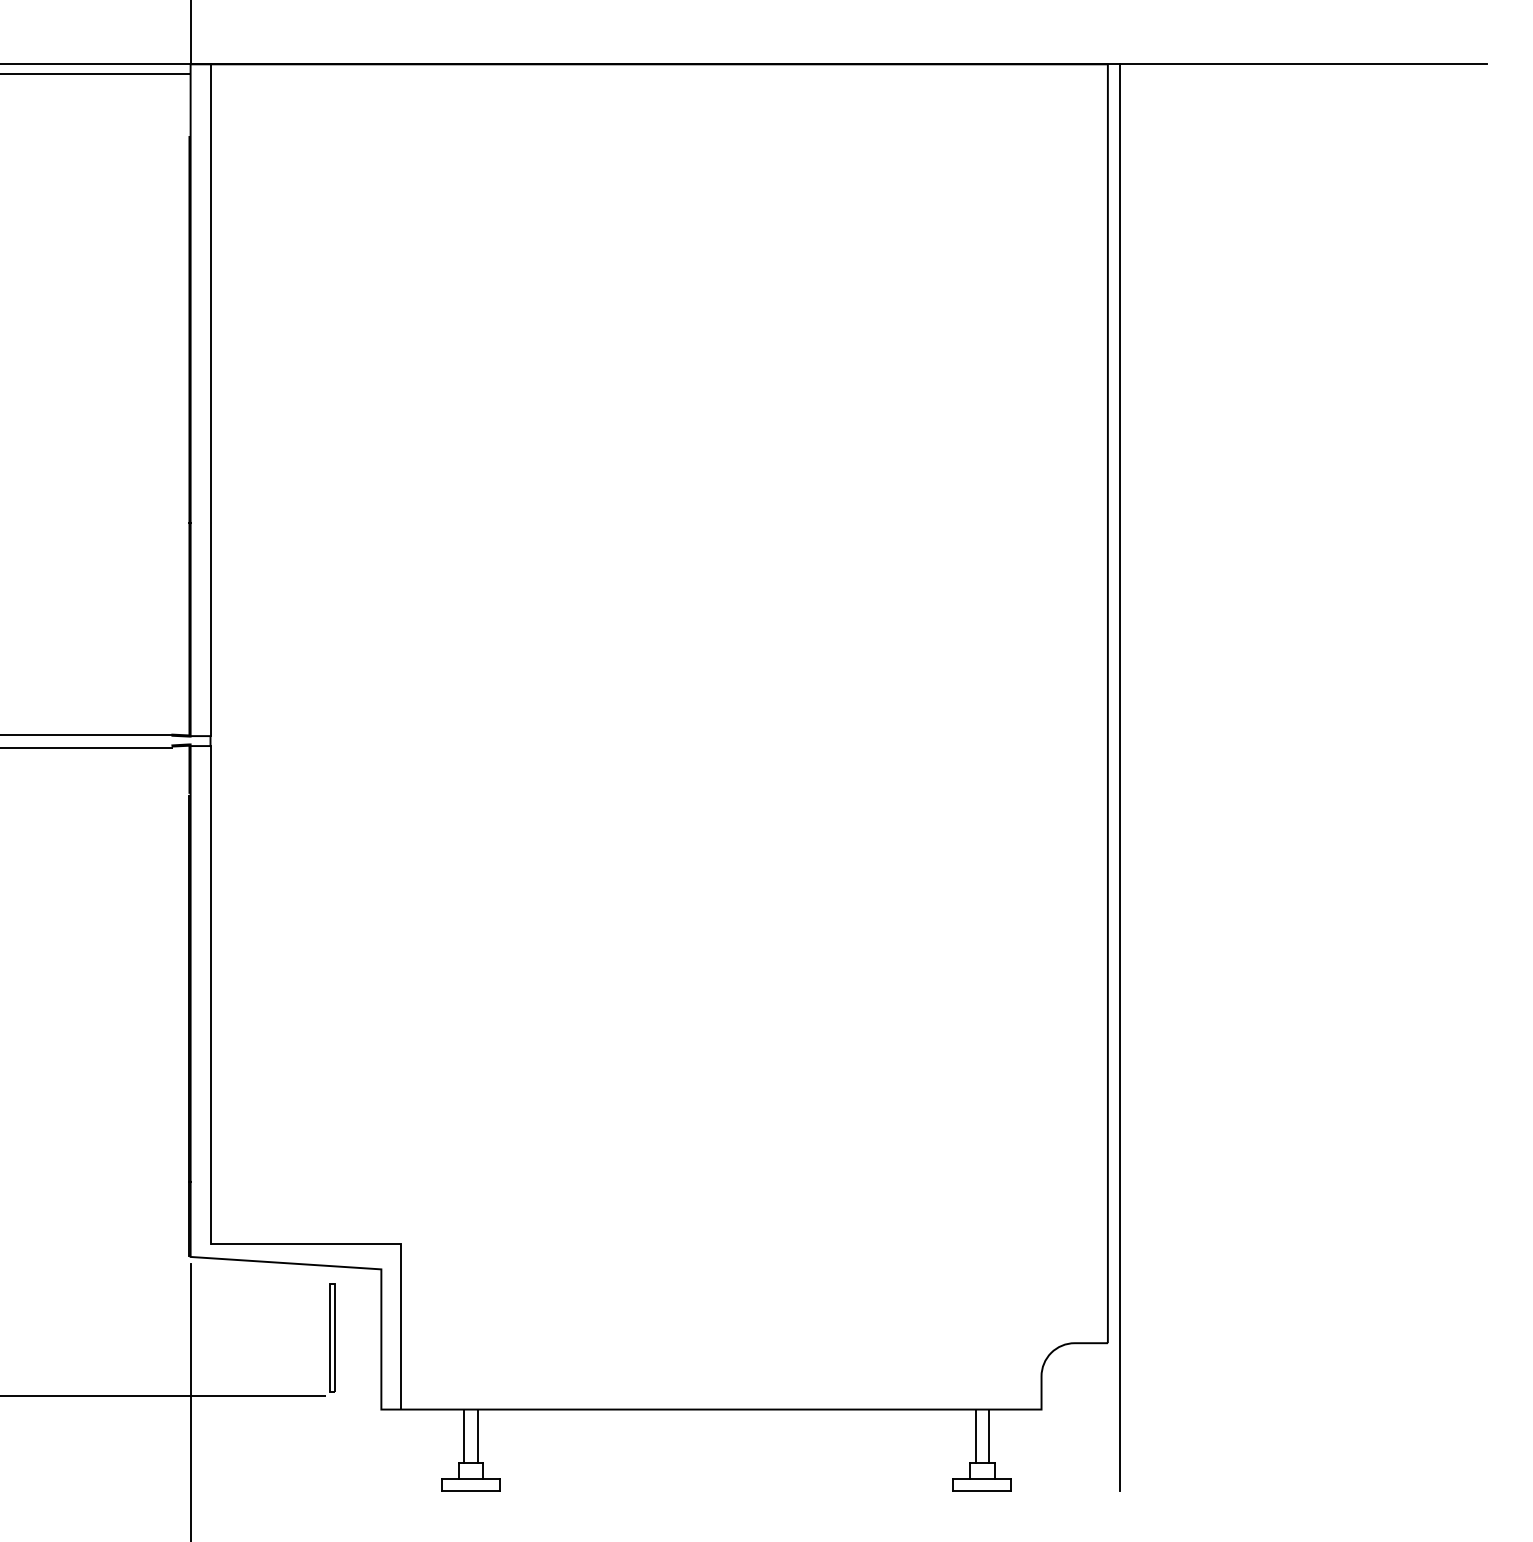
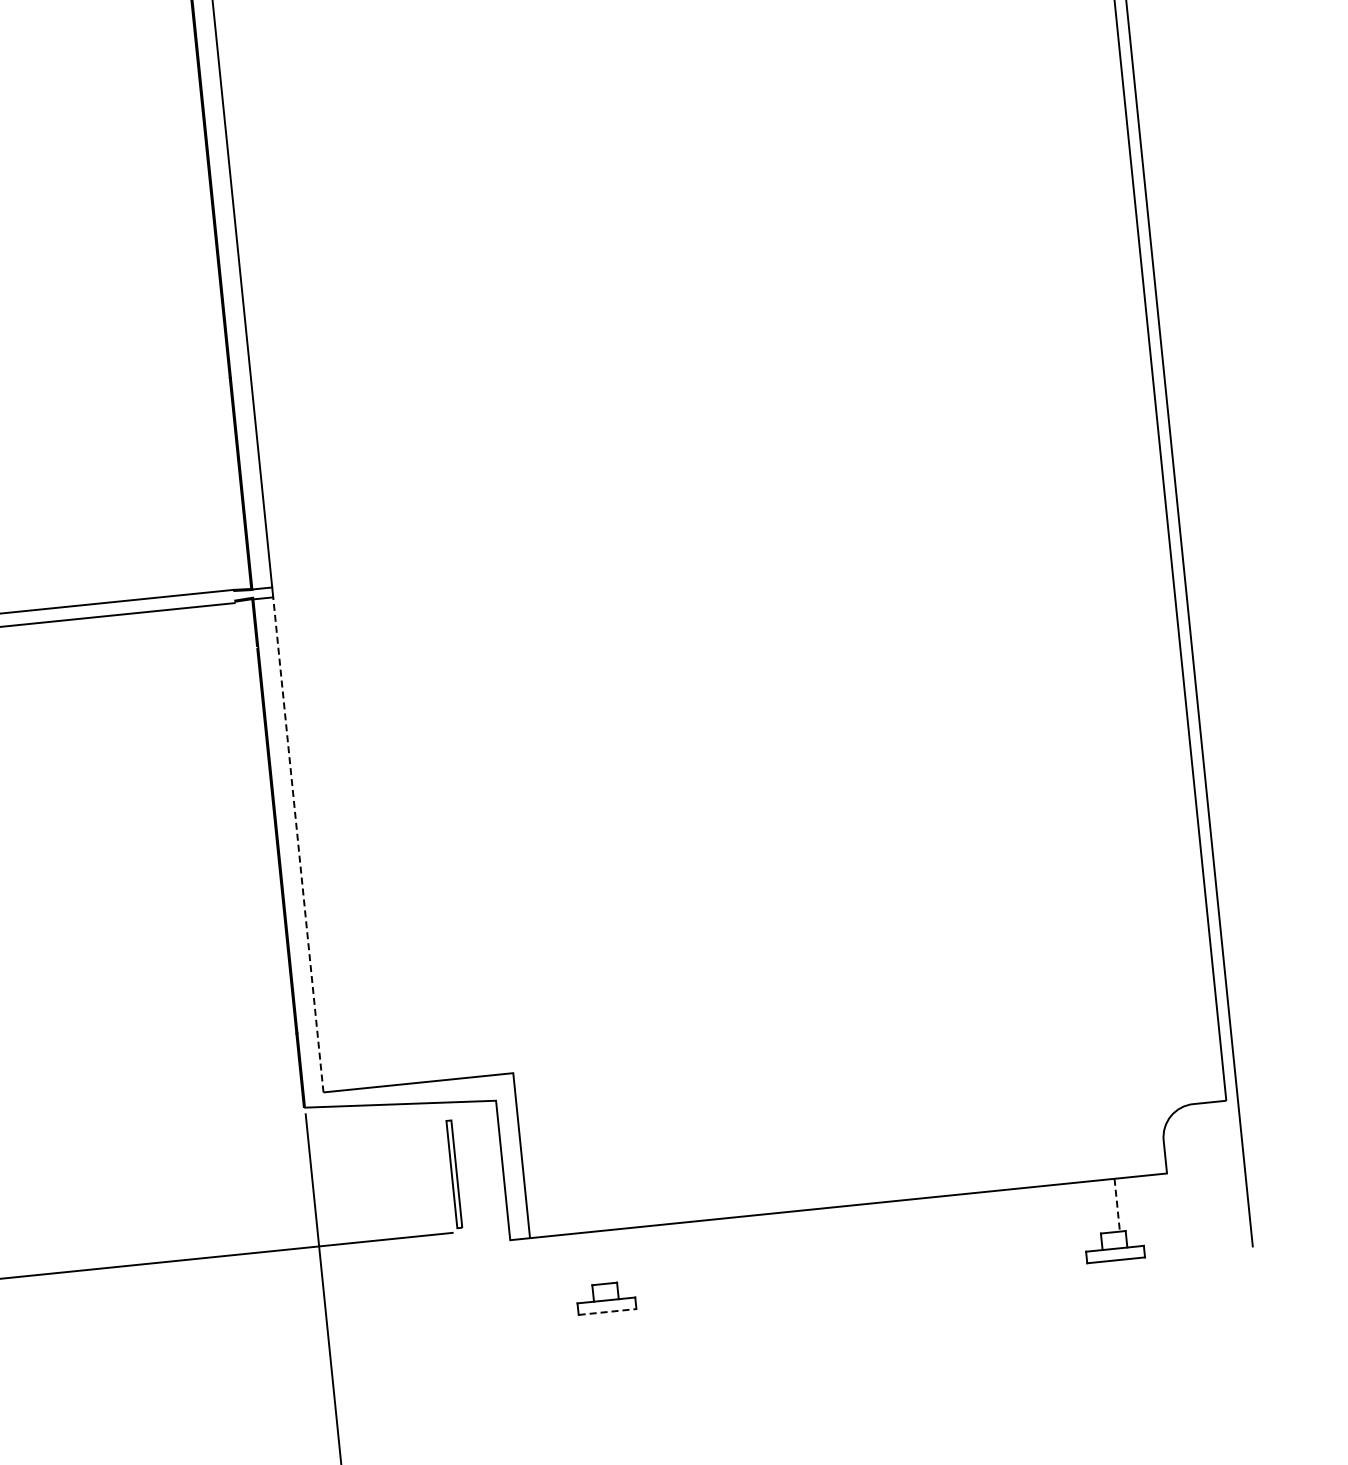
line: (210, 994) -> (298, 844), solid -> dashed
line: (464, 1435) -> (595, 1257), removed
line: (477, 1435) -> (608, 1256), removed
line: (975, 1435) -> (1103, 1205), removed
line: (988, 1436) -> (1116, 1205), solid -> dashed
line: (471, 1490) -> (608, 1311), solid -> dashed

